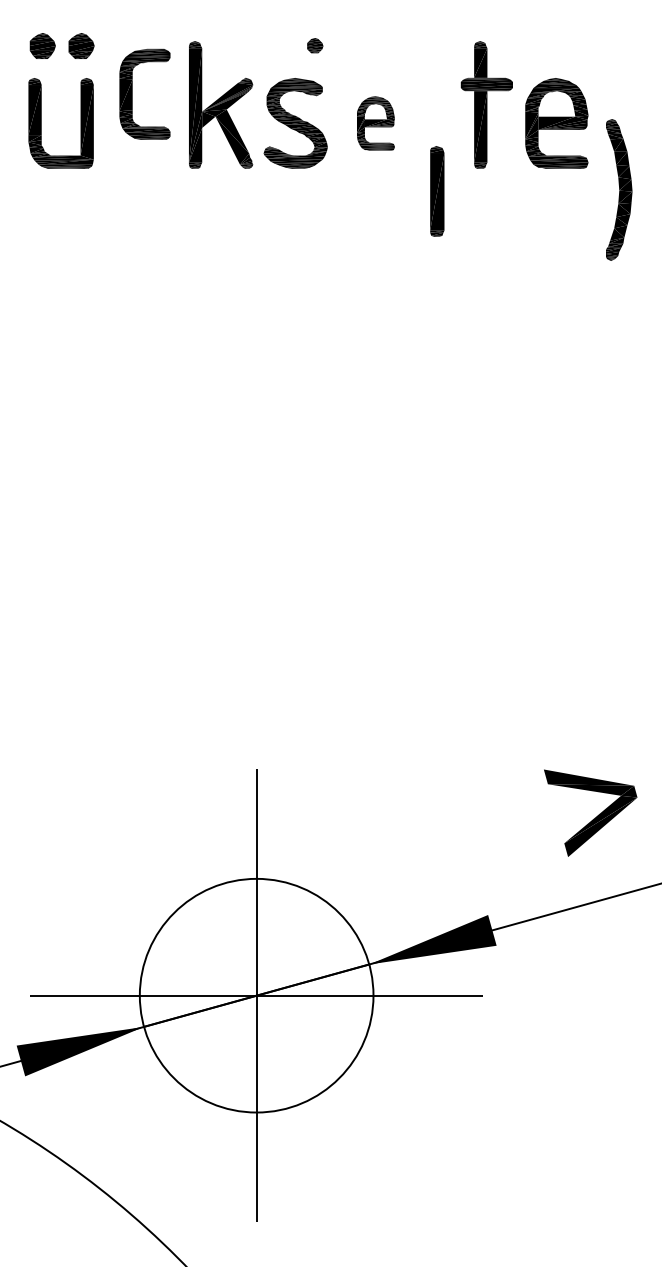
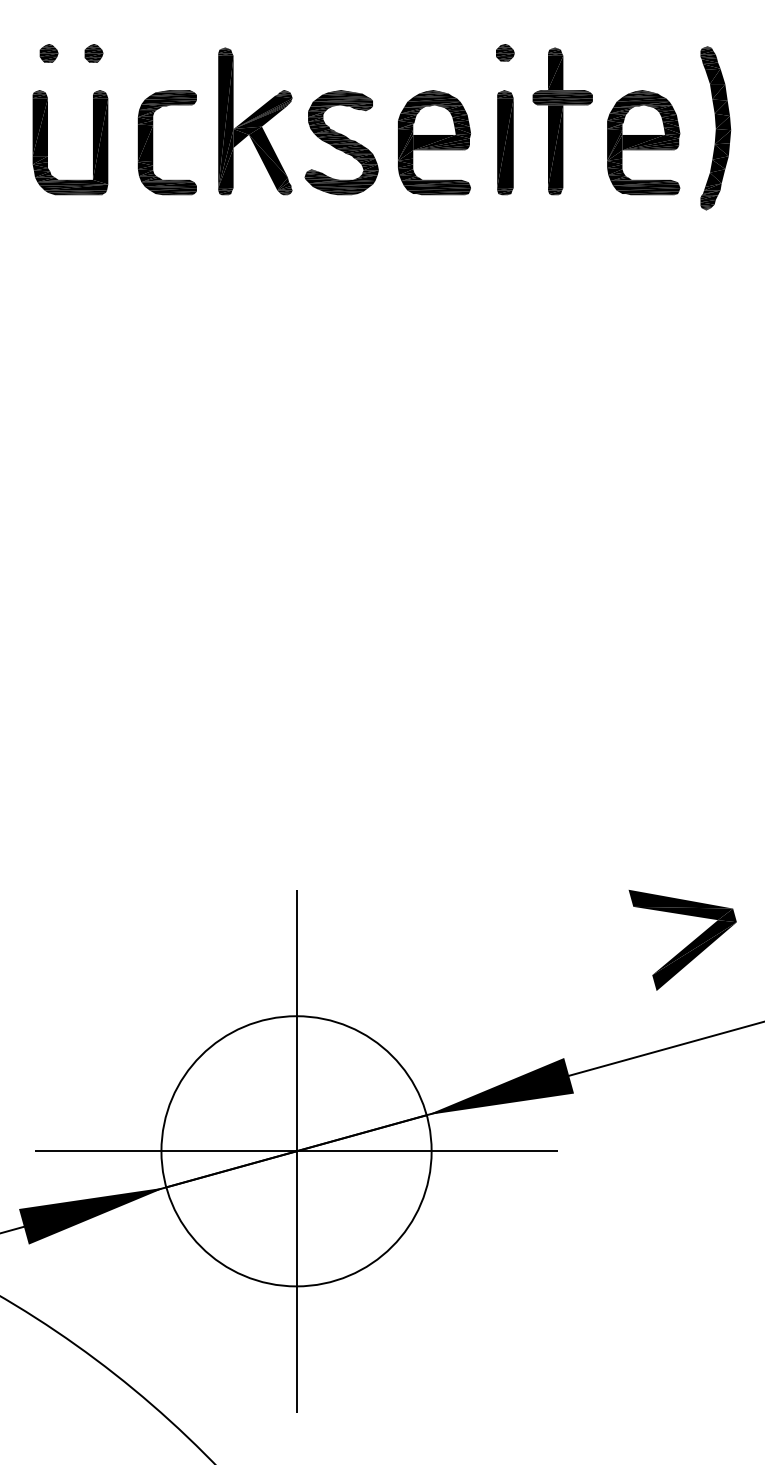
part: (315, 45) -> (505, 52), moved
part: (42, 46) -> (48, 53), size x0.62
part: (81, 46) -> (94, 53), size x0.62
part: (132, 93) -> (152, 141), moved
part: (375, 123) -> (433, 142), size x1.67
part: (619, 189) -> (716, 127), moved
part: (437, 191) -> (505, 142), moved

